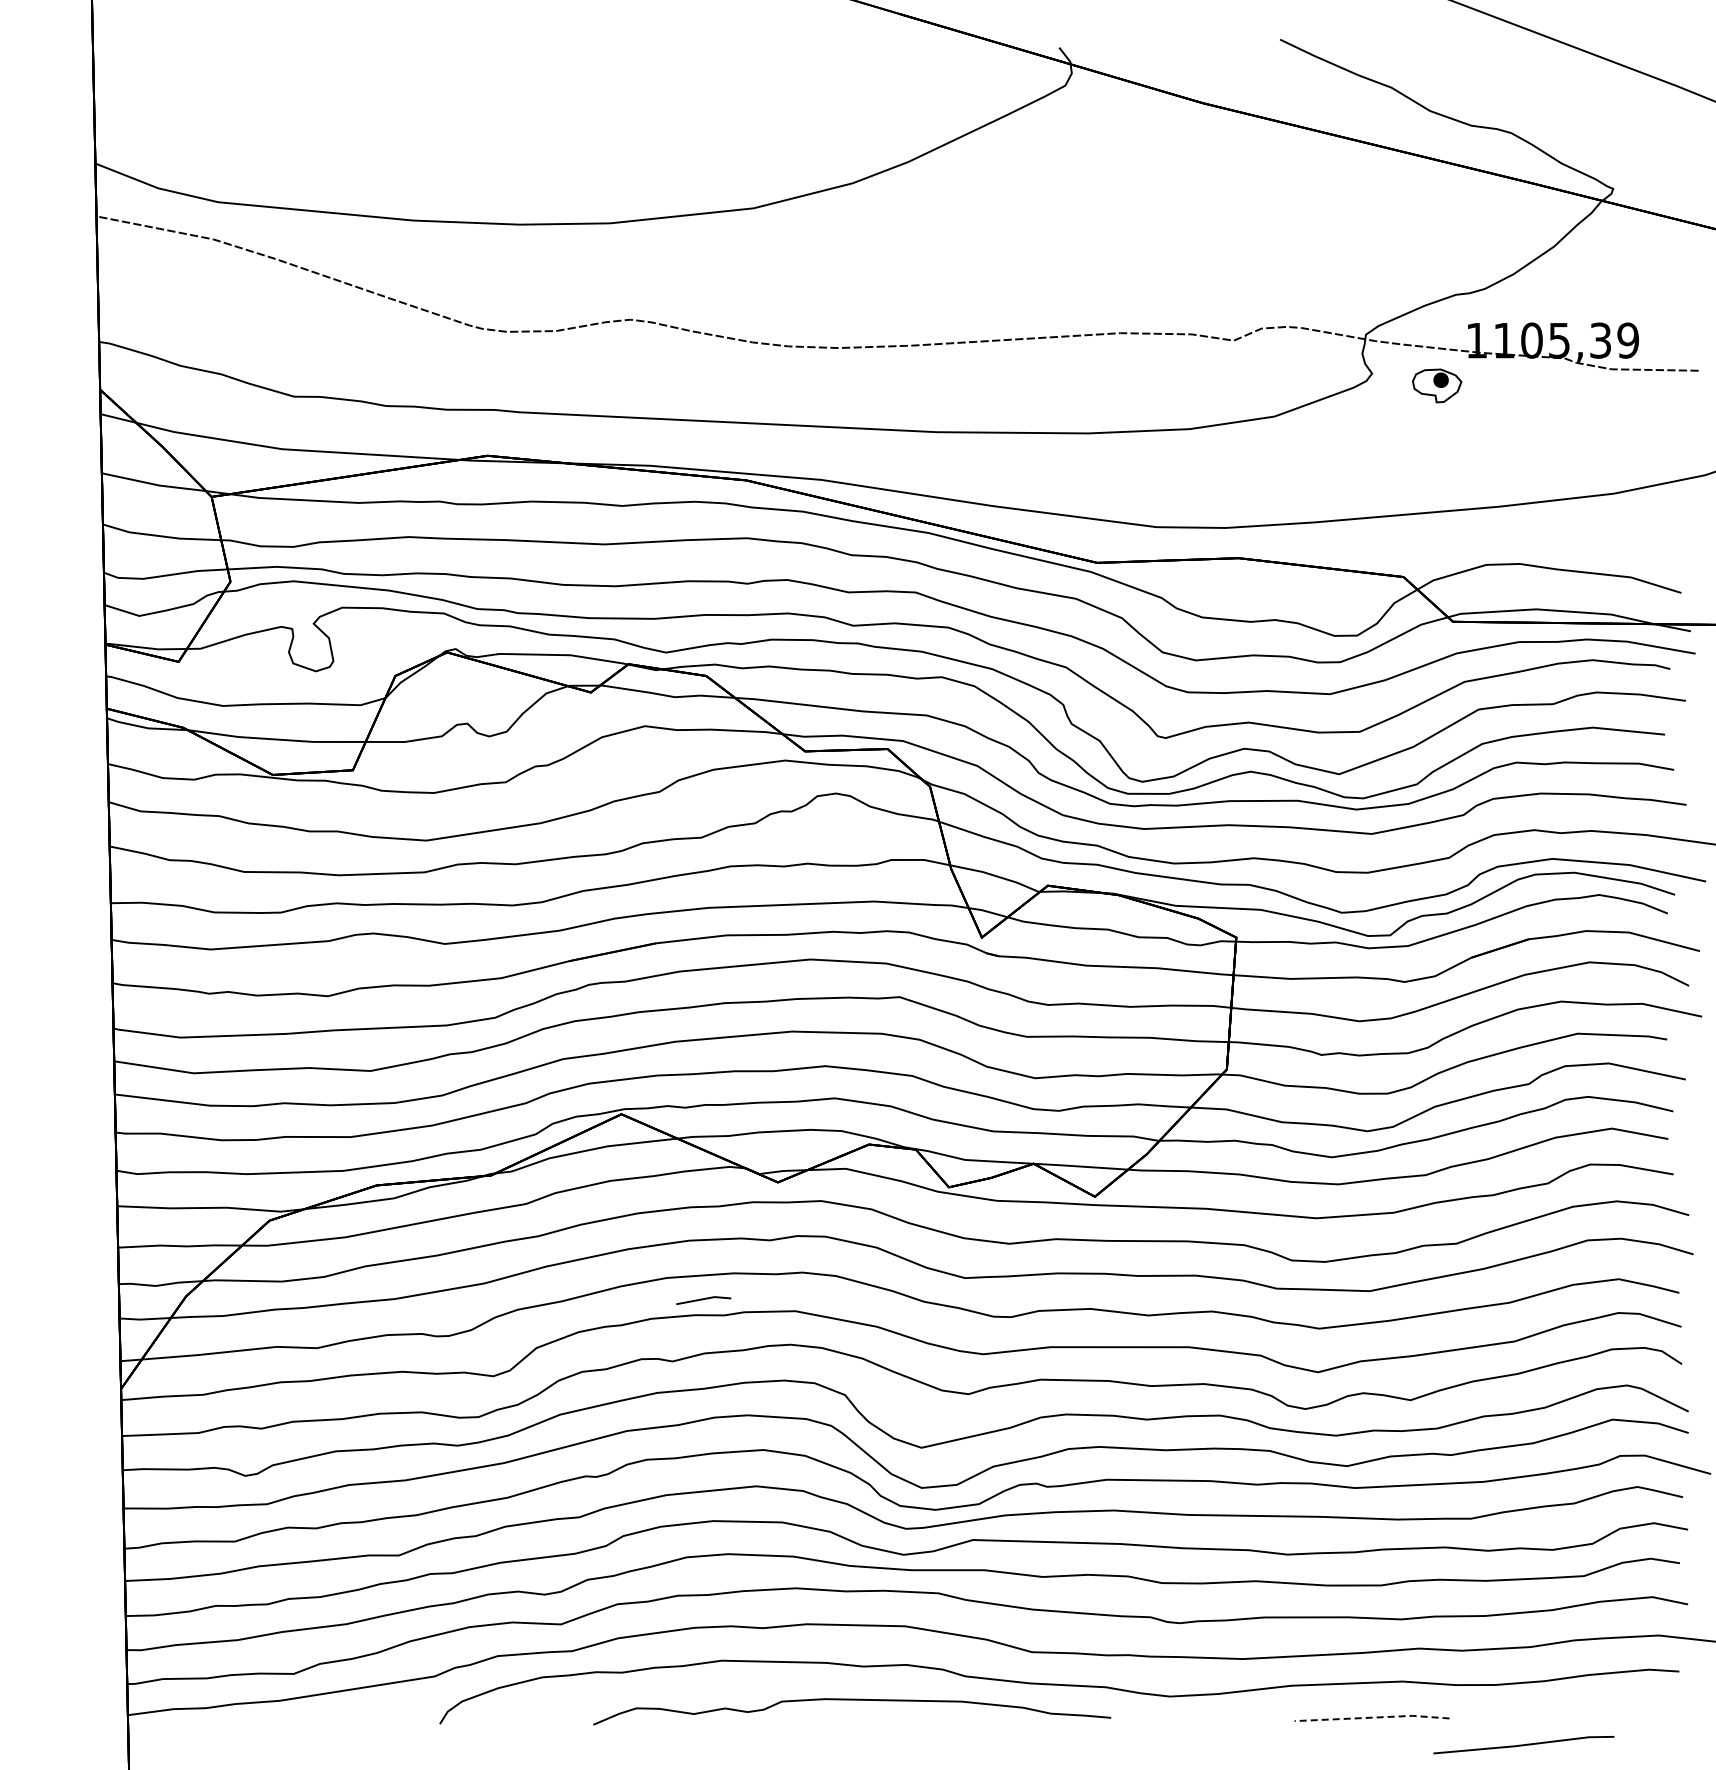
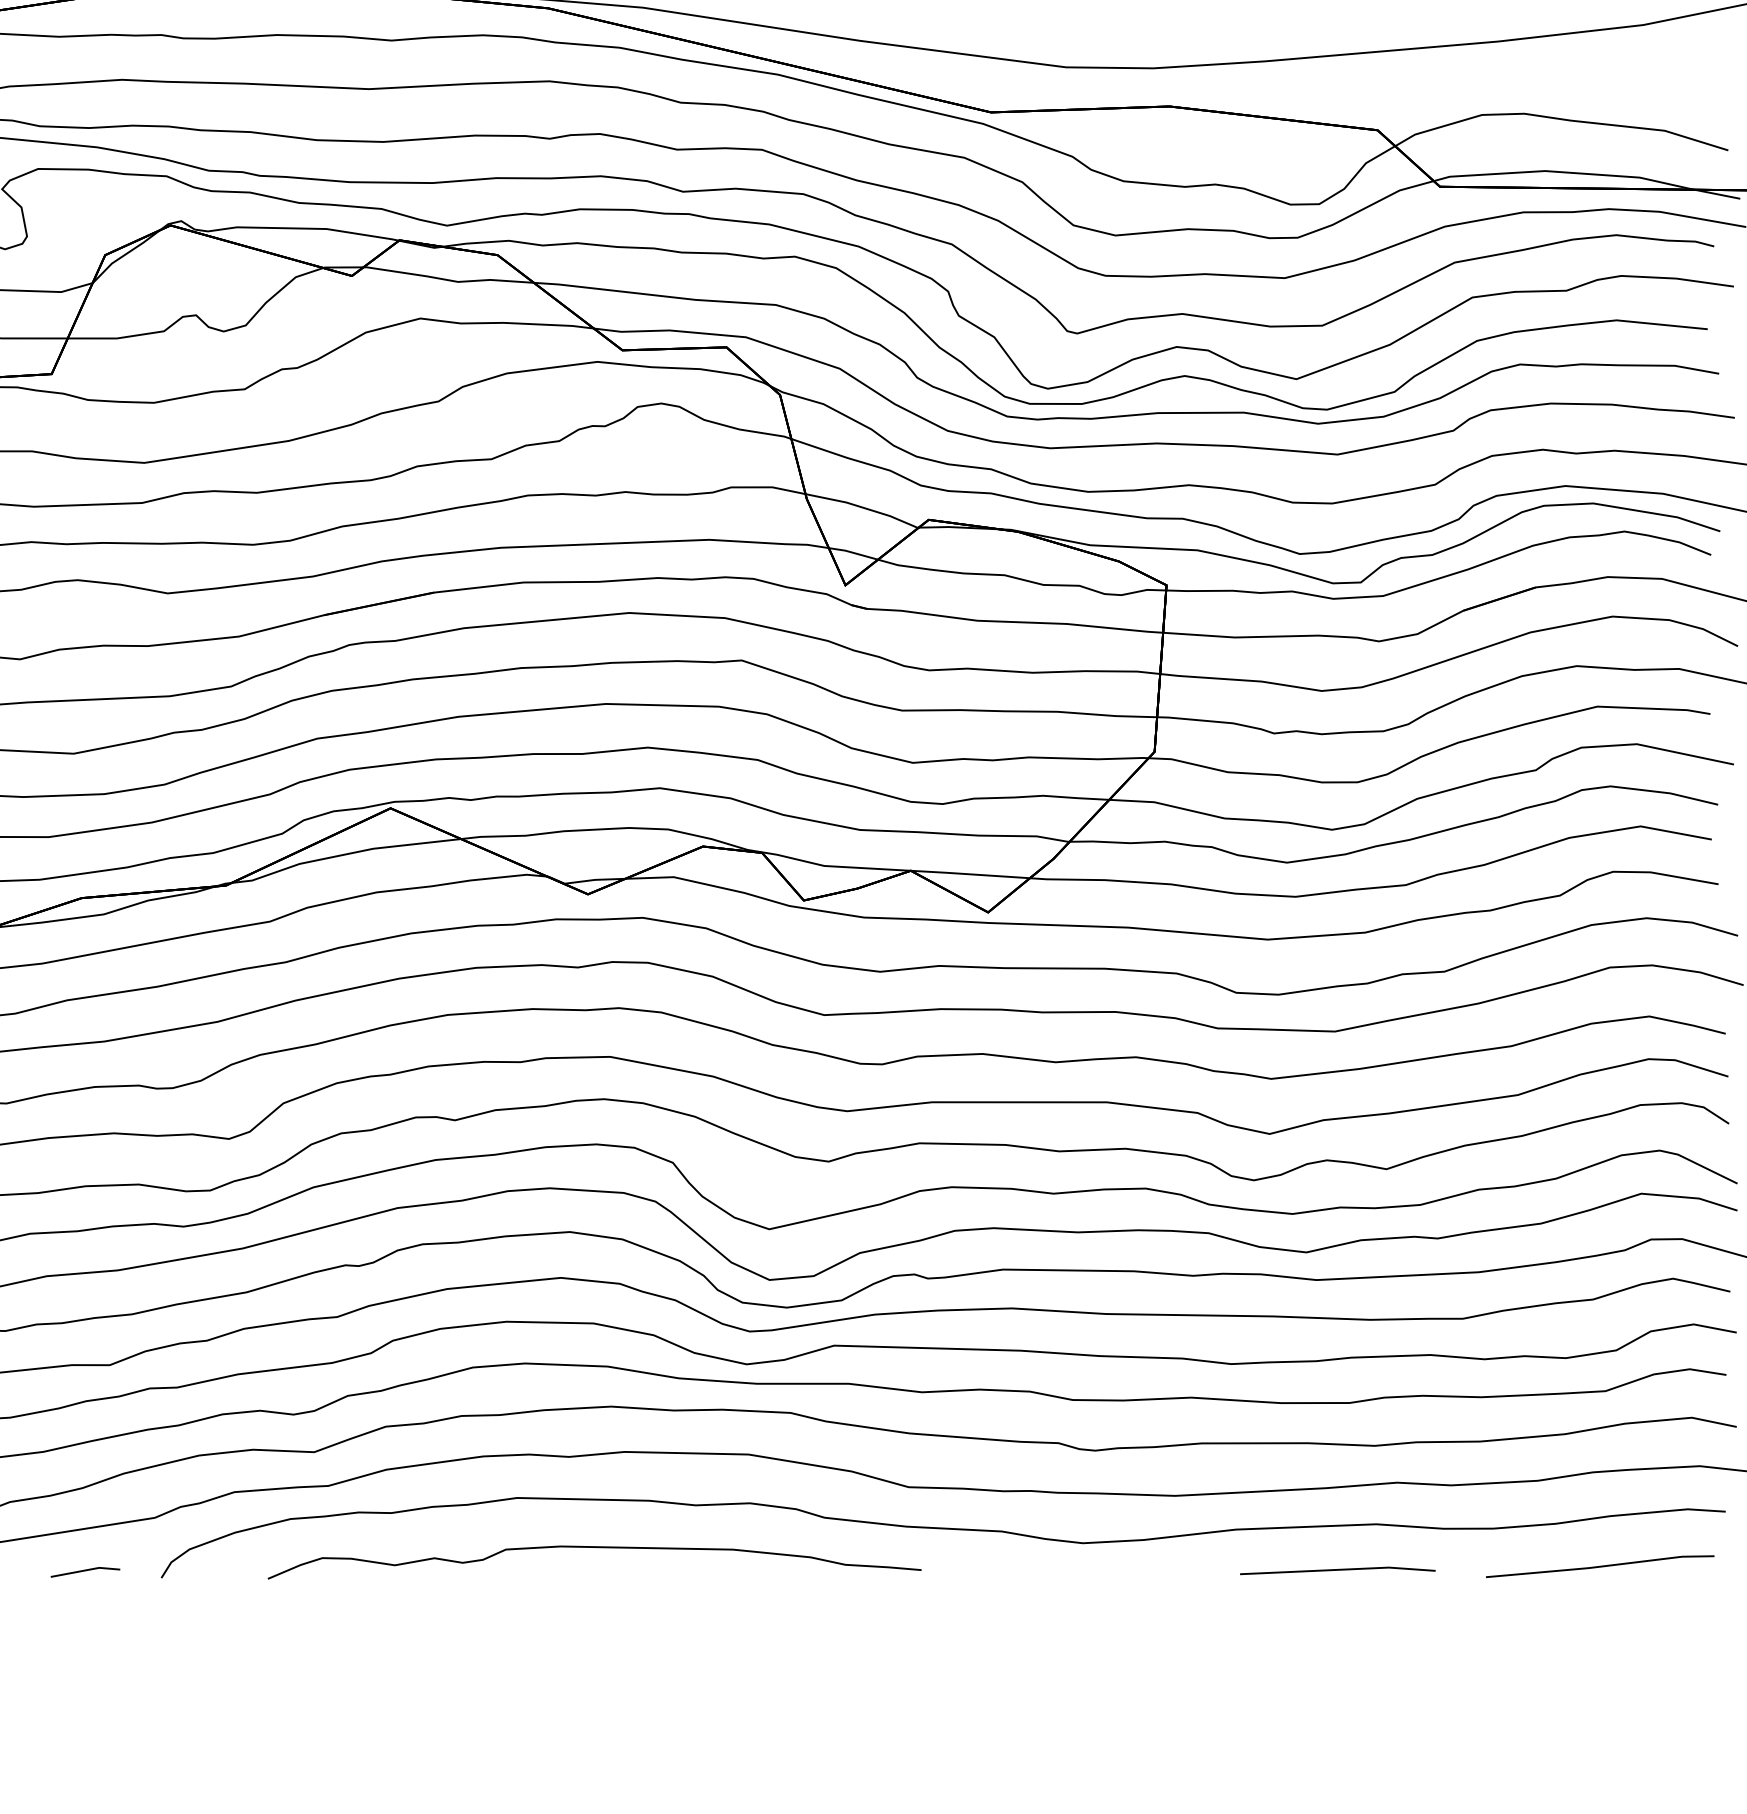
line: (703, 1300) -> (85, 1572), moved
curve: (852, 1700) -> (595, 1548), moved
line: (1372, 1717) -> (1338, 1569), dashed -> solid
line: (1523, 1745) -> (1599, 1567), moved

